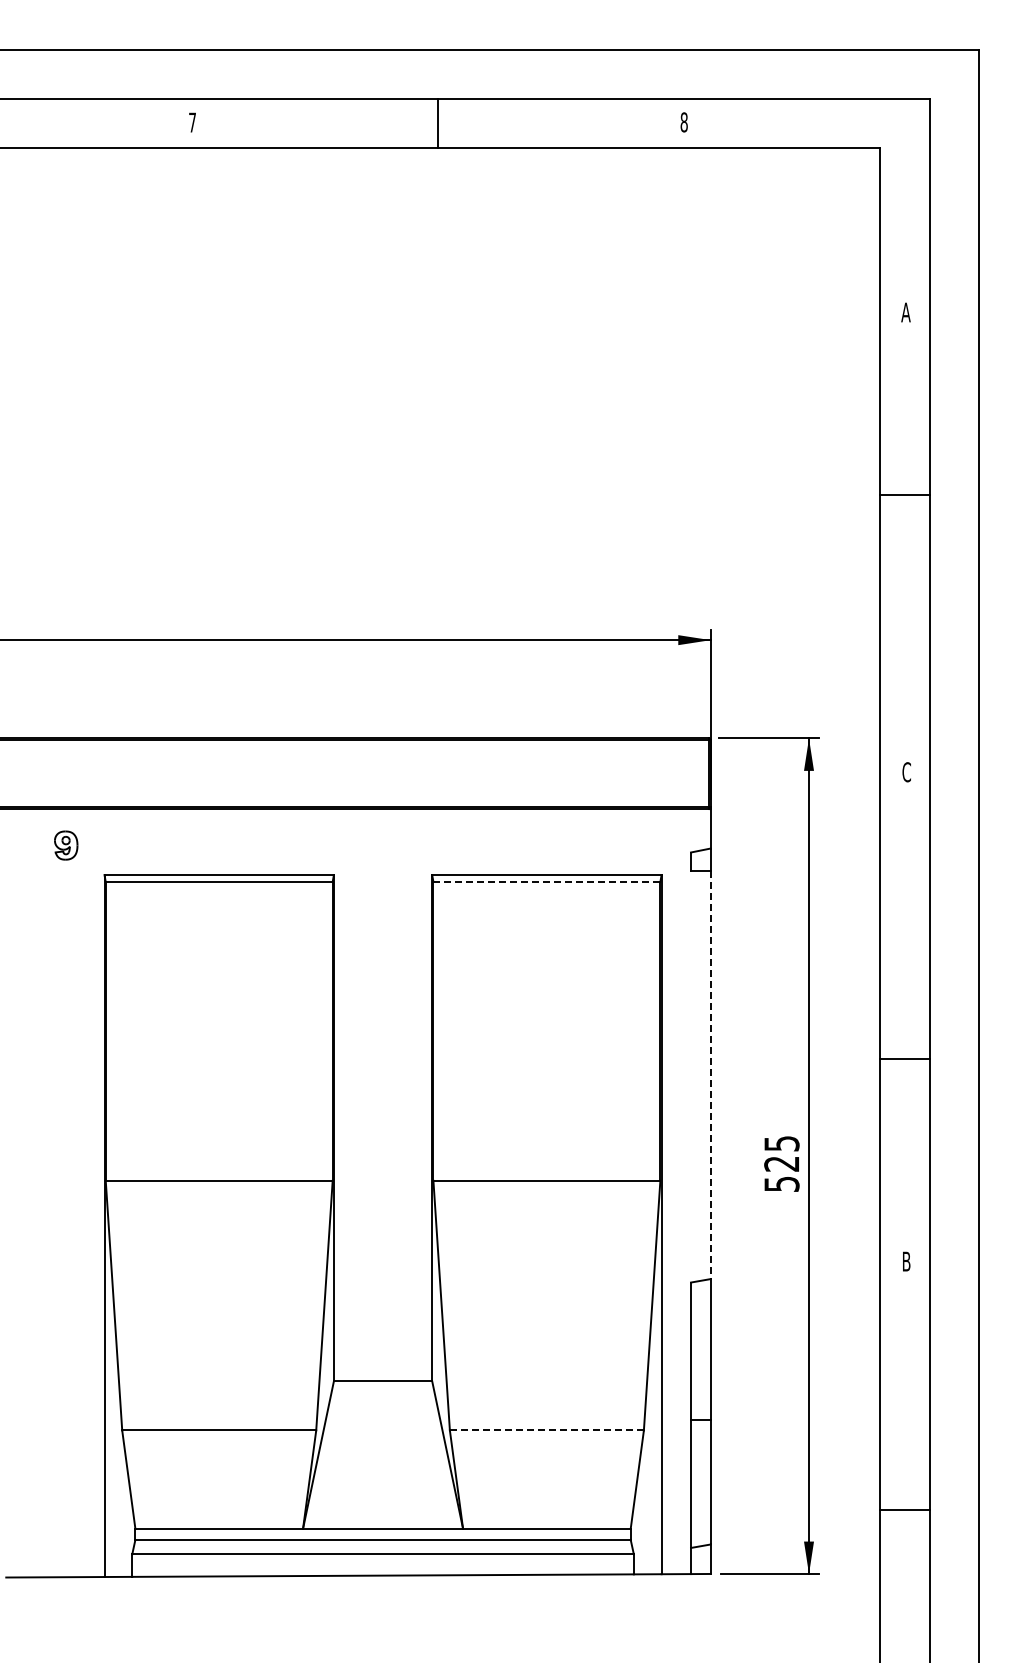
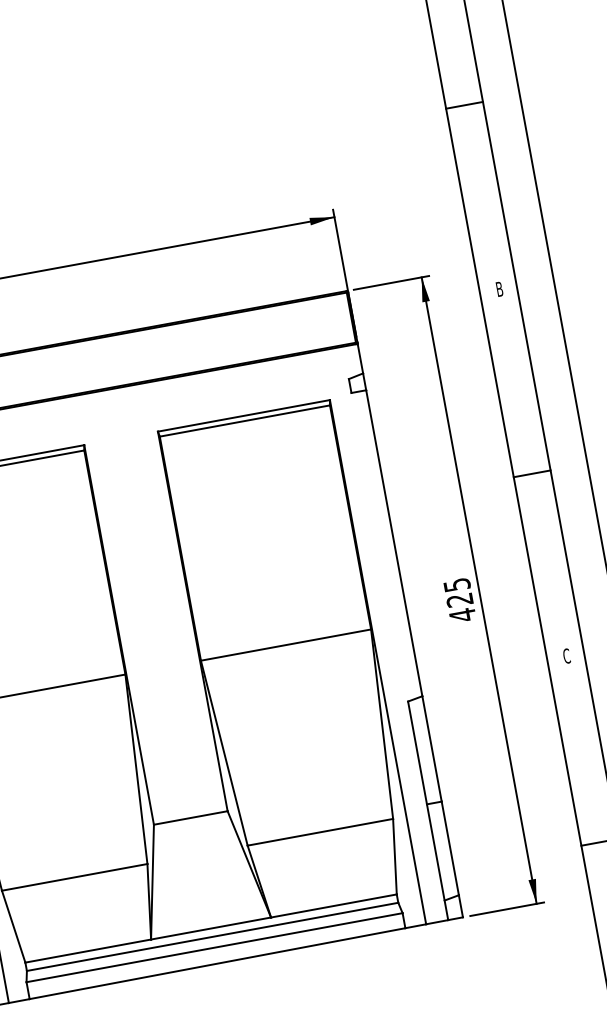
line: (904, 494) -> (464, 105), moved
text: (906, 772) -> (499, 289), C -> B
line: (546, 881) -> (244, 420), dashed -> solid
line: (904, 1059) -> (531, 474), moved
line: (710, 1075) -> (394, 543), dashed -> solid
text: (781, 1183) -> (462, 614), 525 -> 425
text: (906, 1261) -> (566, 656), B -> C
line: (546, 1430) -> (320, 832), dashed -> solid

